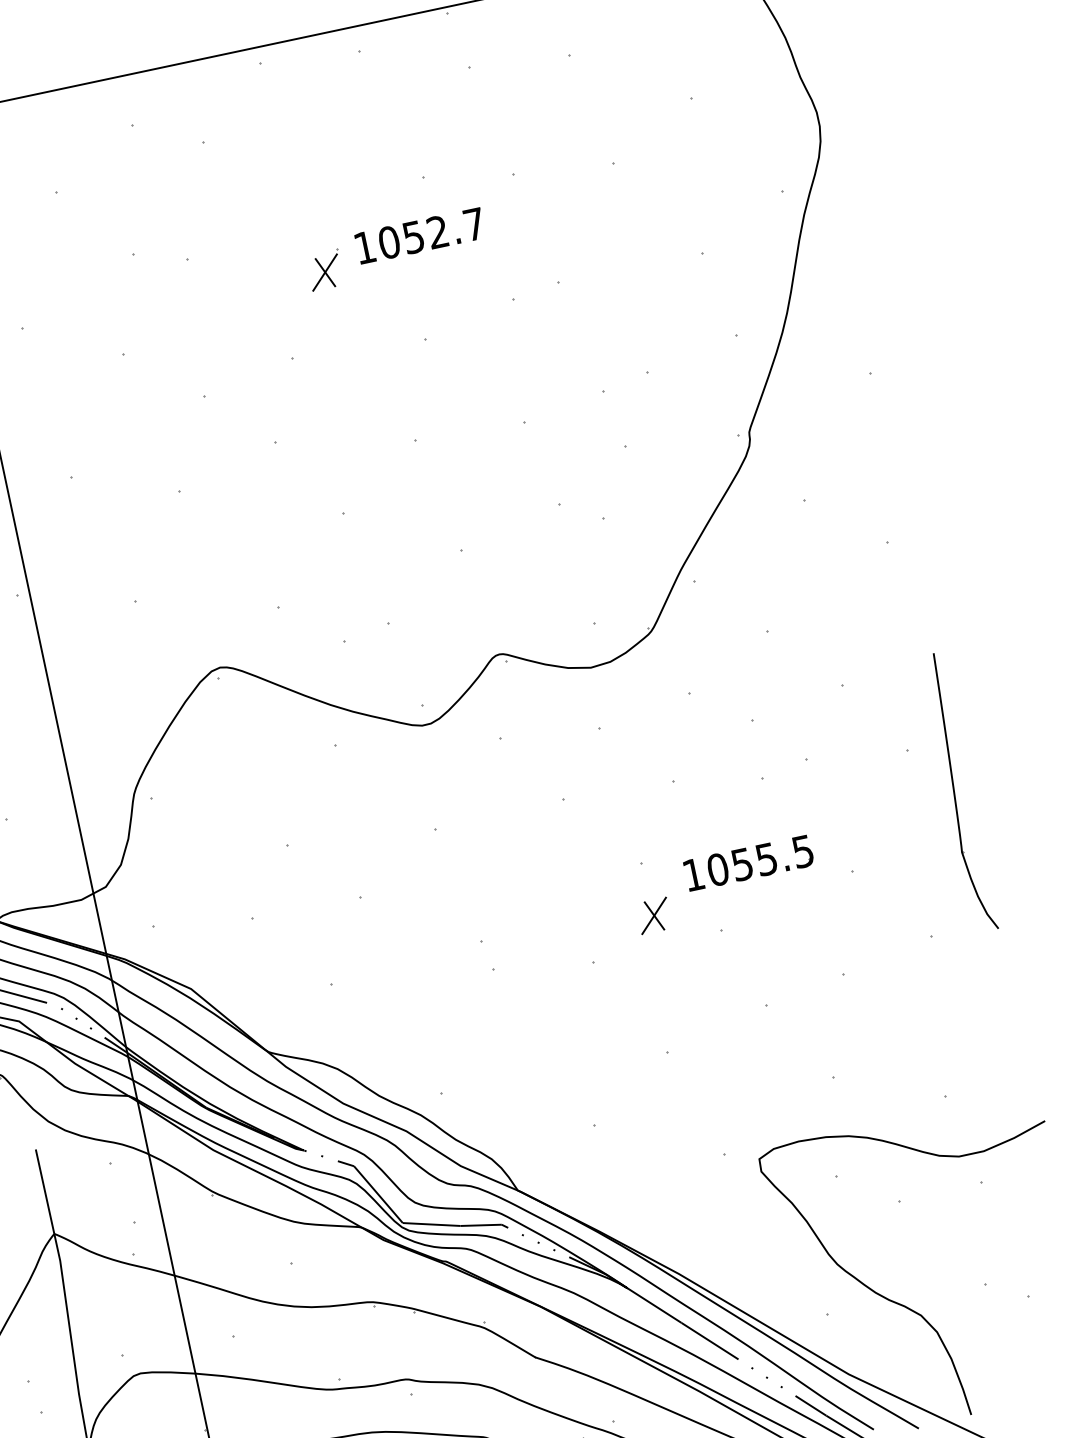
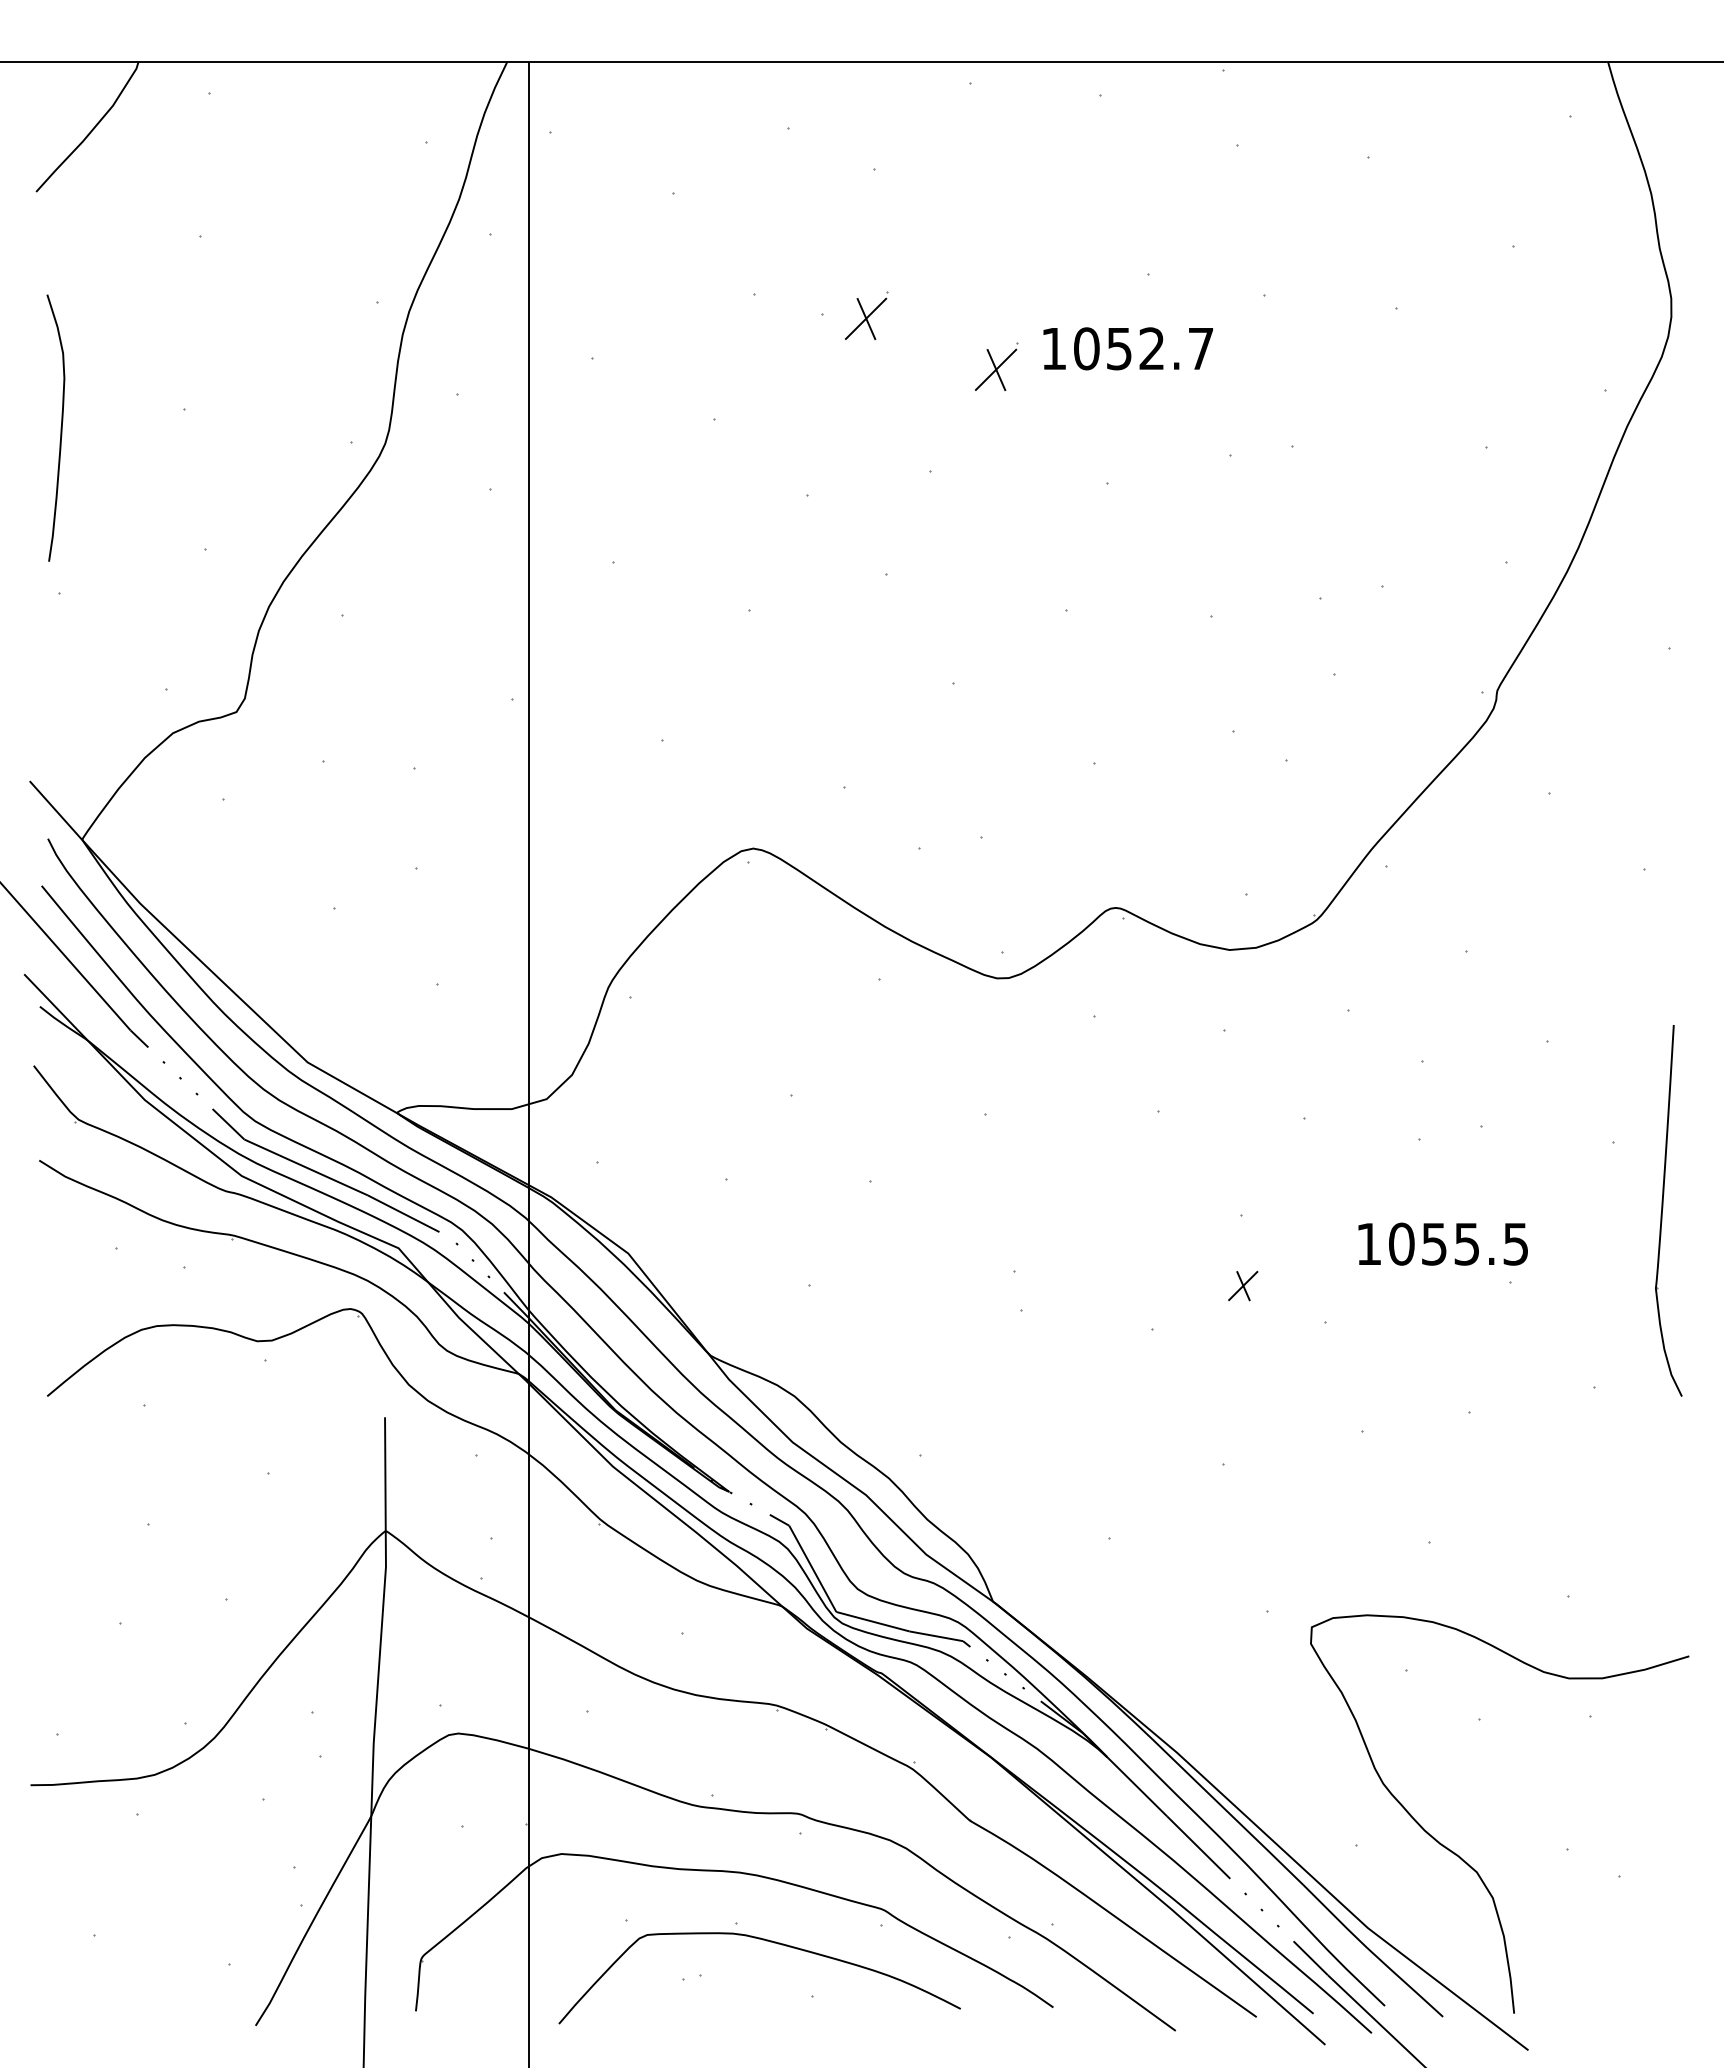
part: (220, 252) -> (866, 315), added
part: (748, 862) -> (1442, 1243), moved
part: (654, 915) -> (1243, 1285), size x0.7

